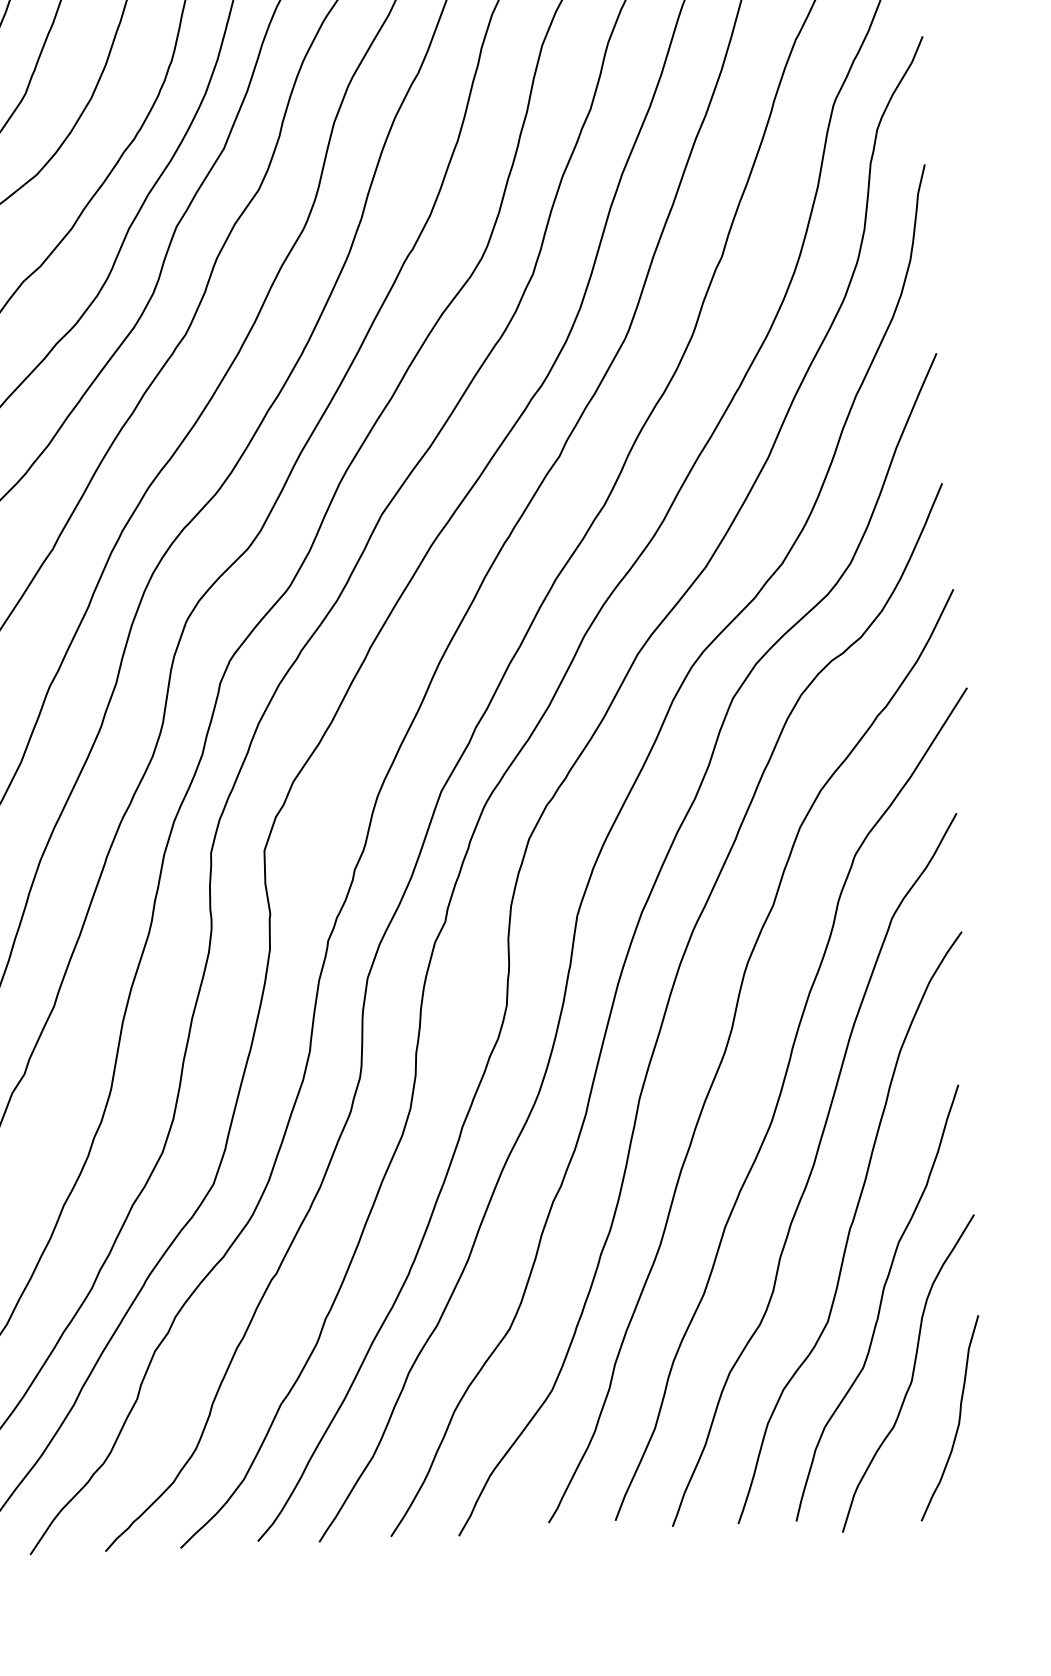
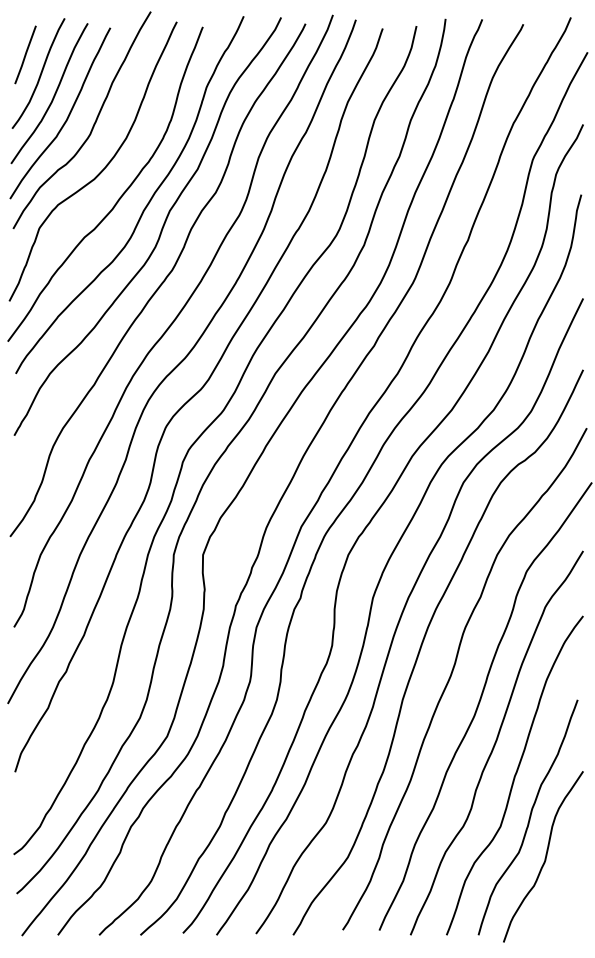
curve: (957, 1418) -> (569, 882), removed

